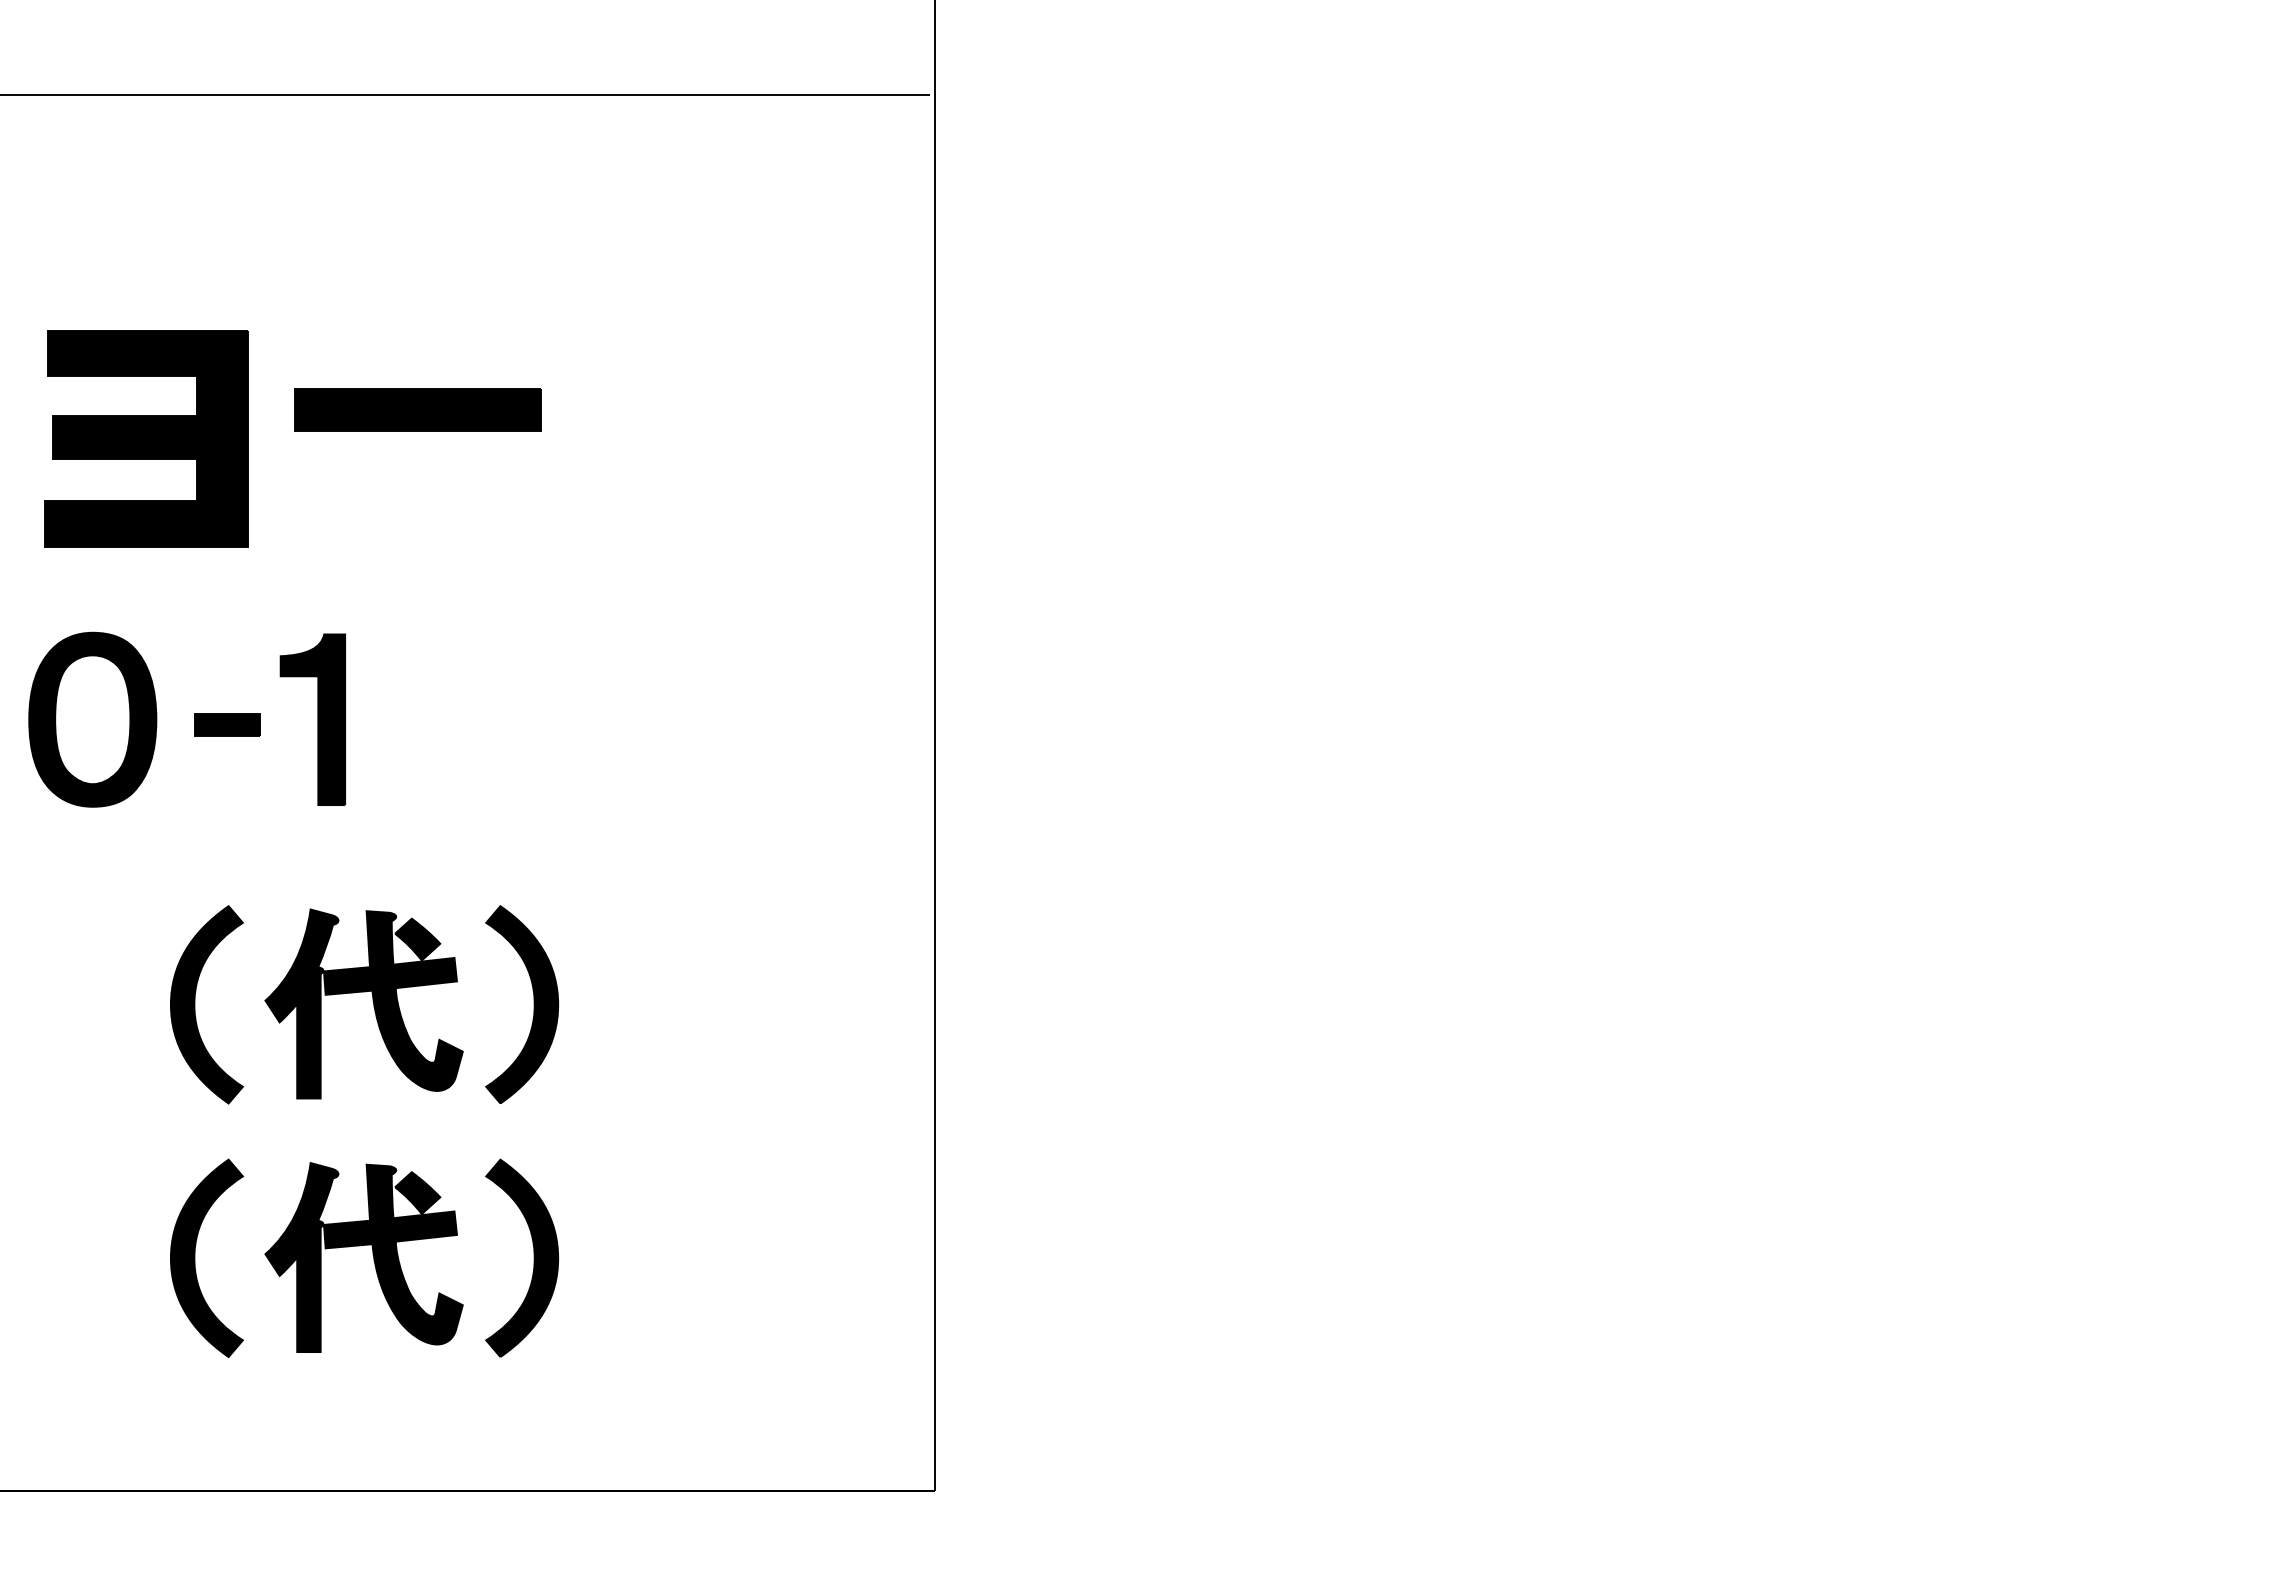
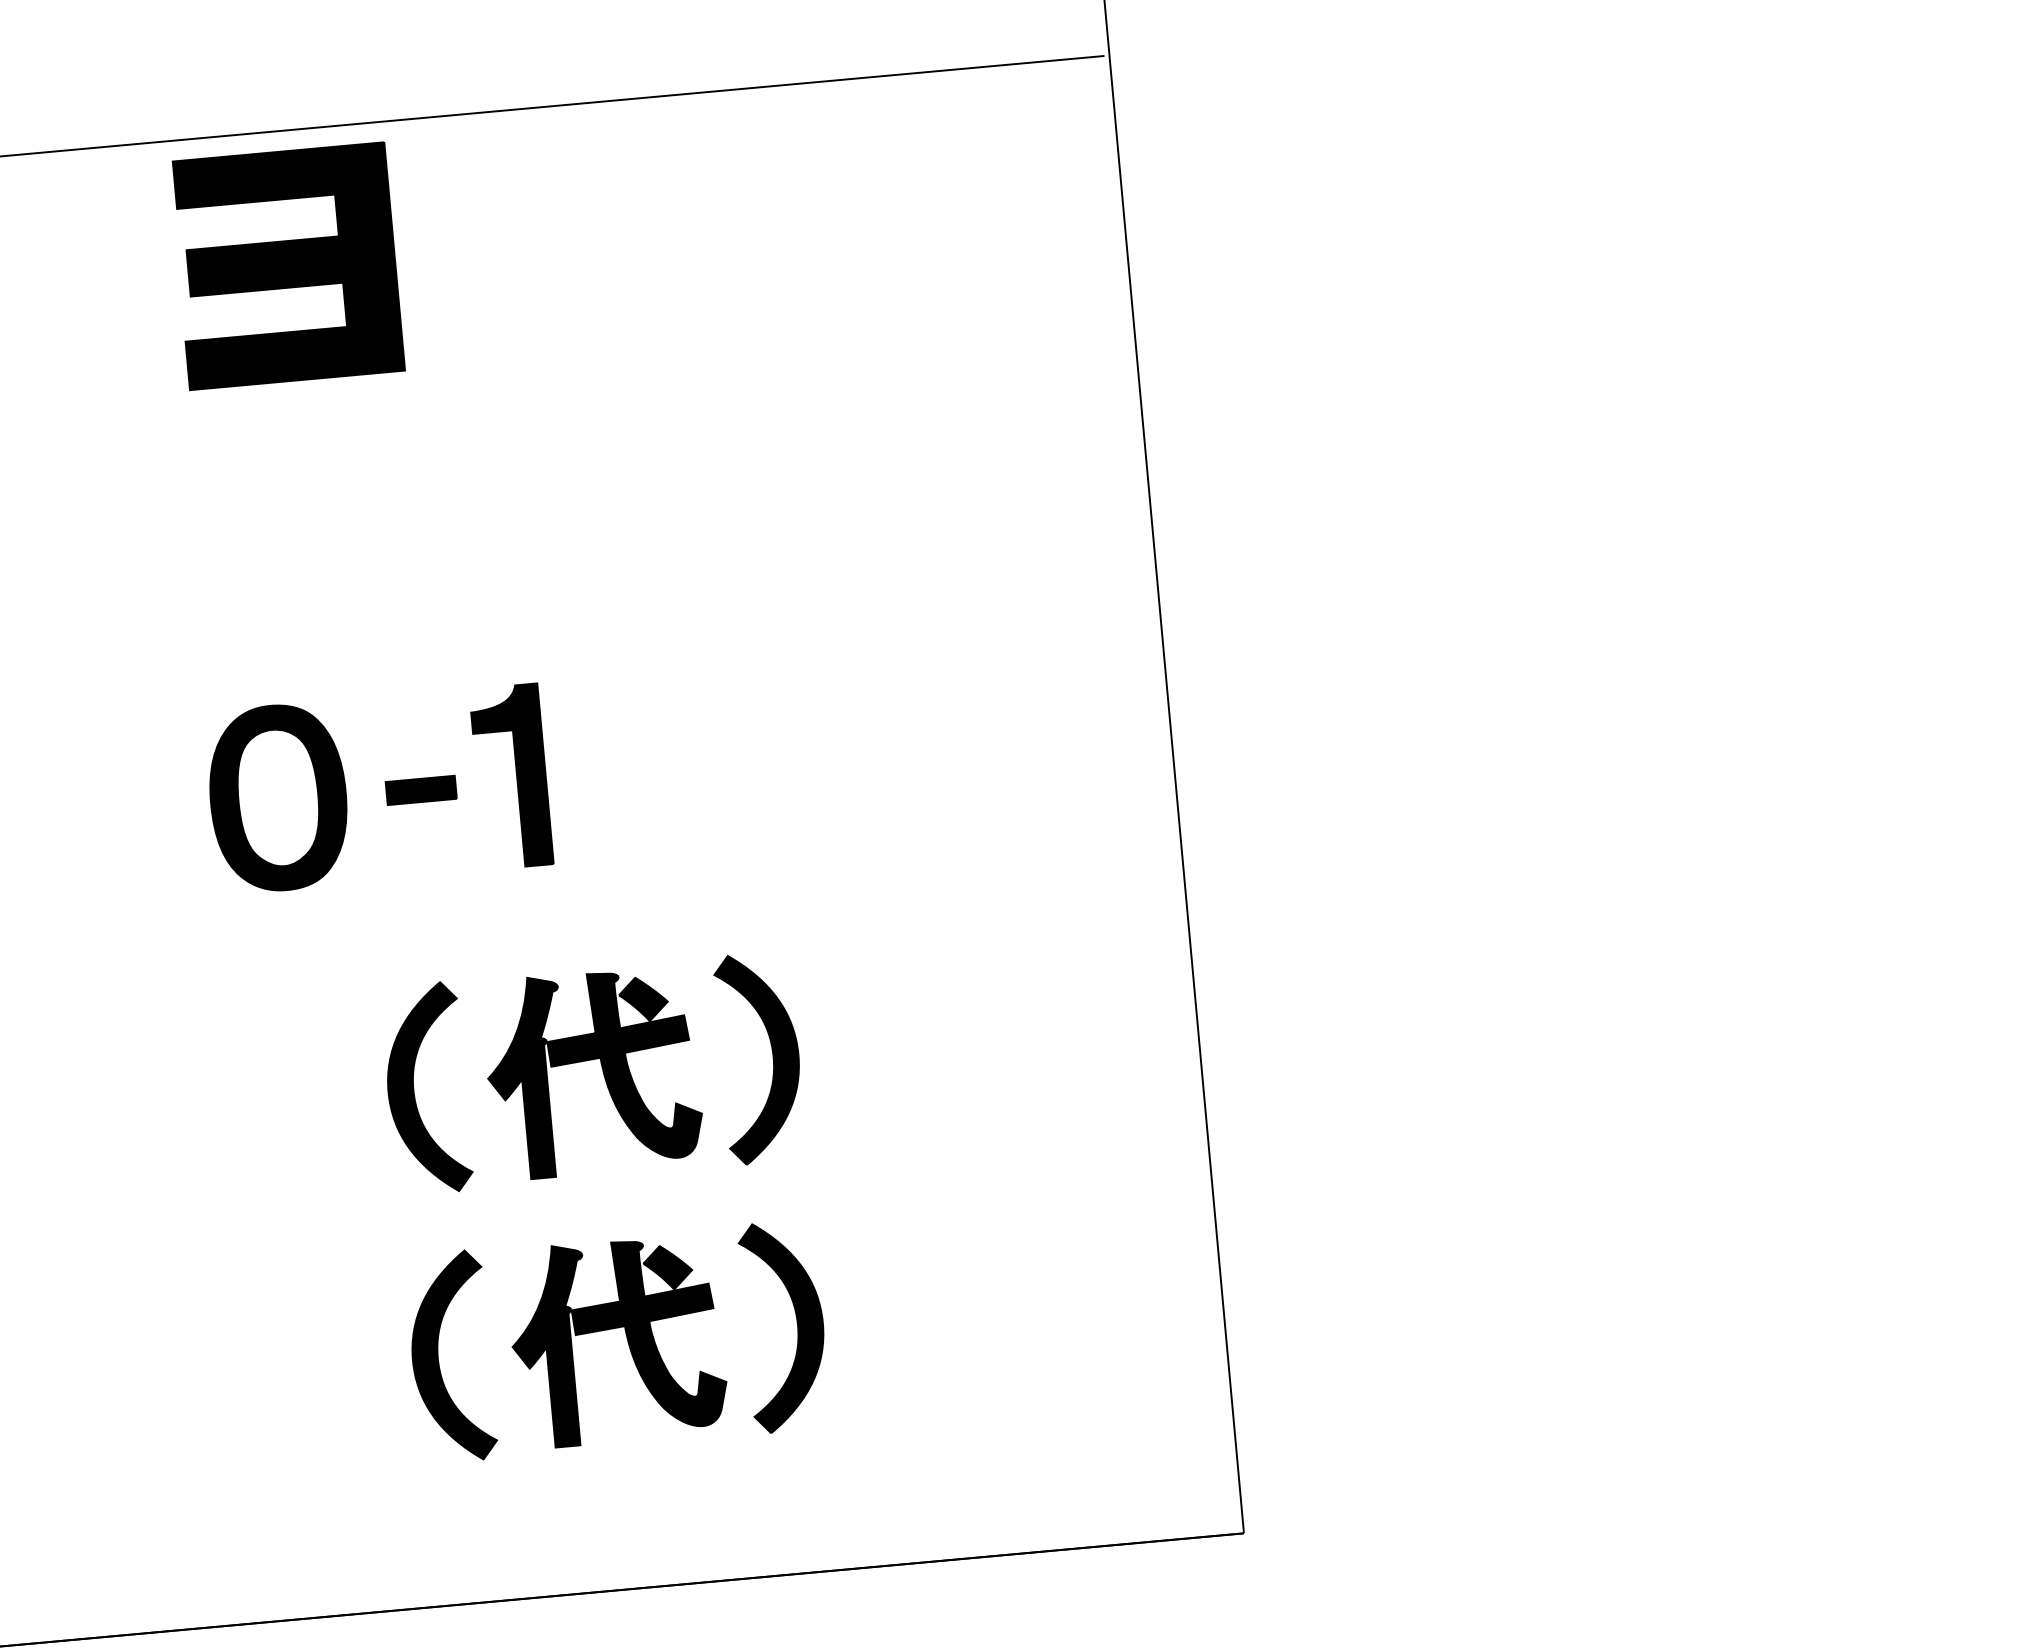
part: (417, 409) -> (592, 438), removed
part: (146, 438) -> (287, 265), moved

